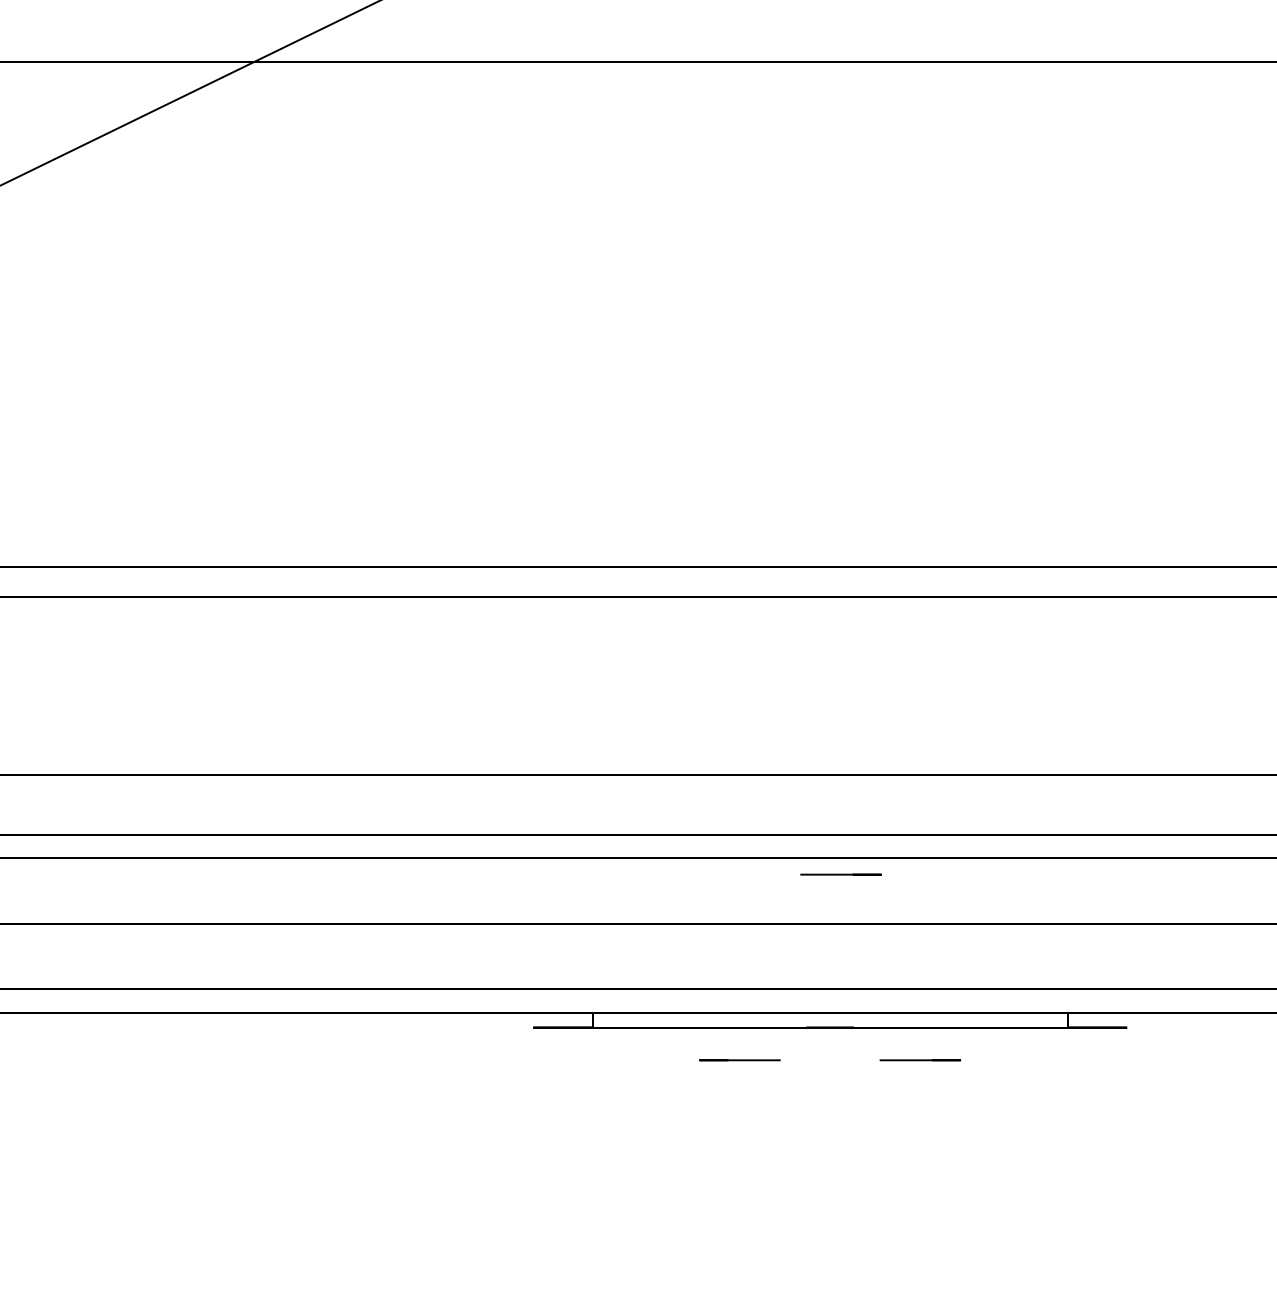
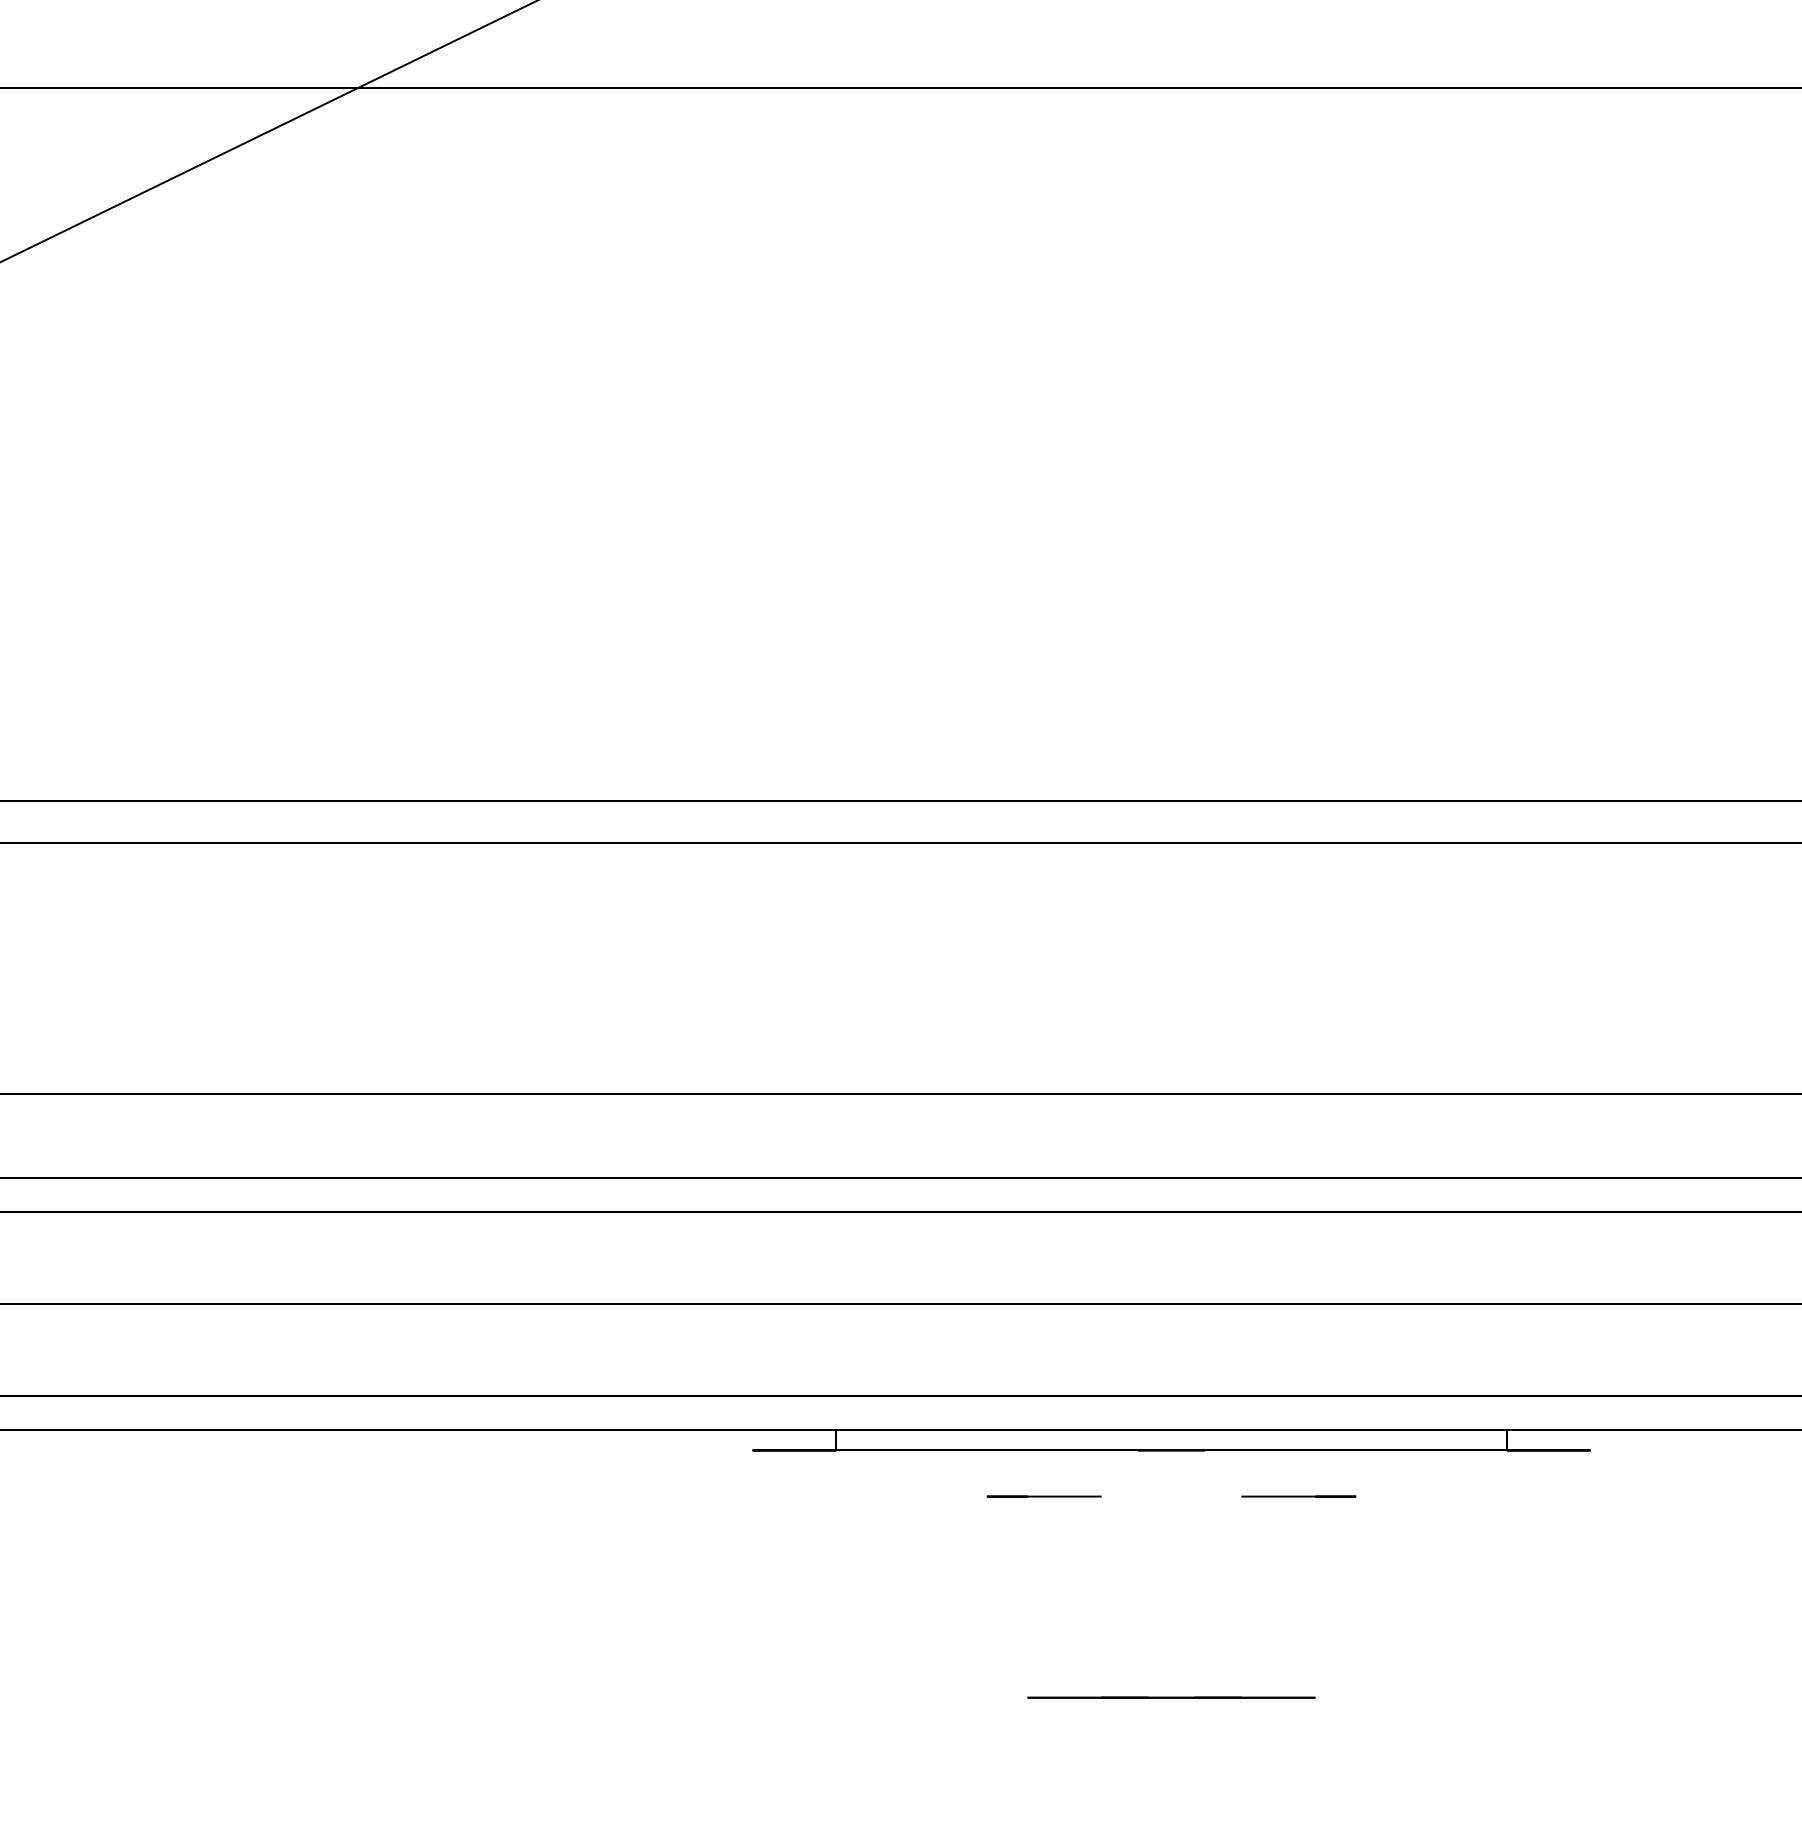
line: (840, 874) -> (1186, 1234), removed
line: (830, 1202) -> (1171, 1697), added

